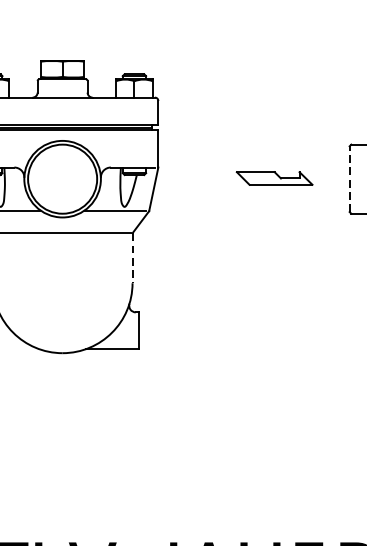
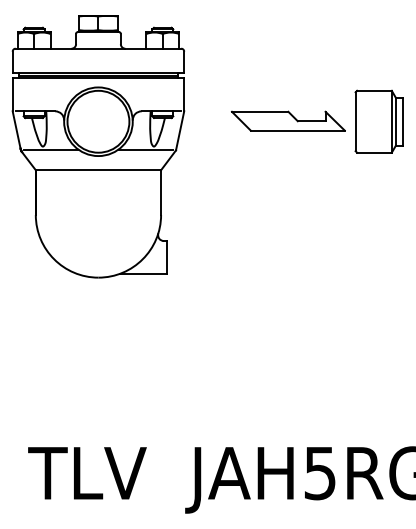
part: (274, 177) -> (288, 120), size x1.67
line: (349, 178) -> (355, 121), dashed -> solid
line: (132, 259) -> (161, 193), dashed -> solid

